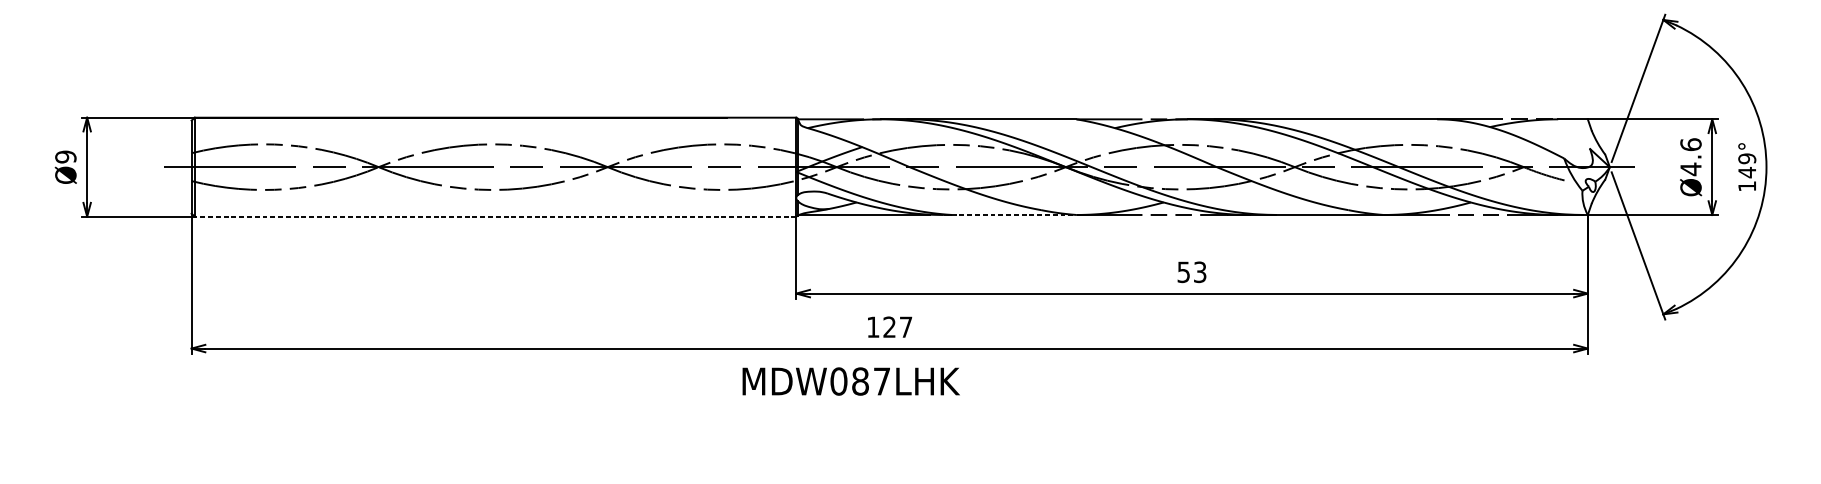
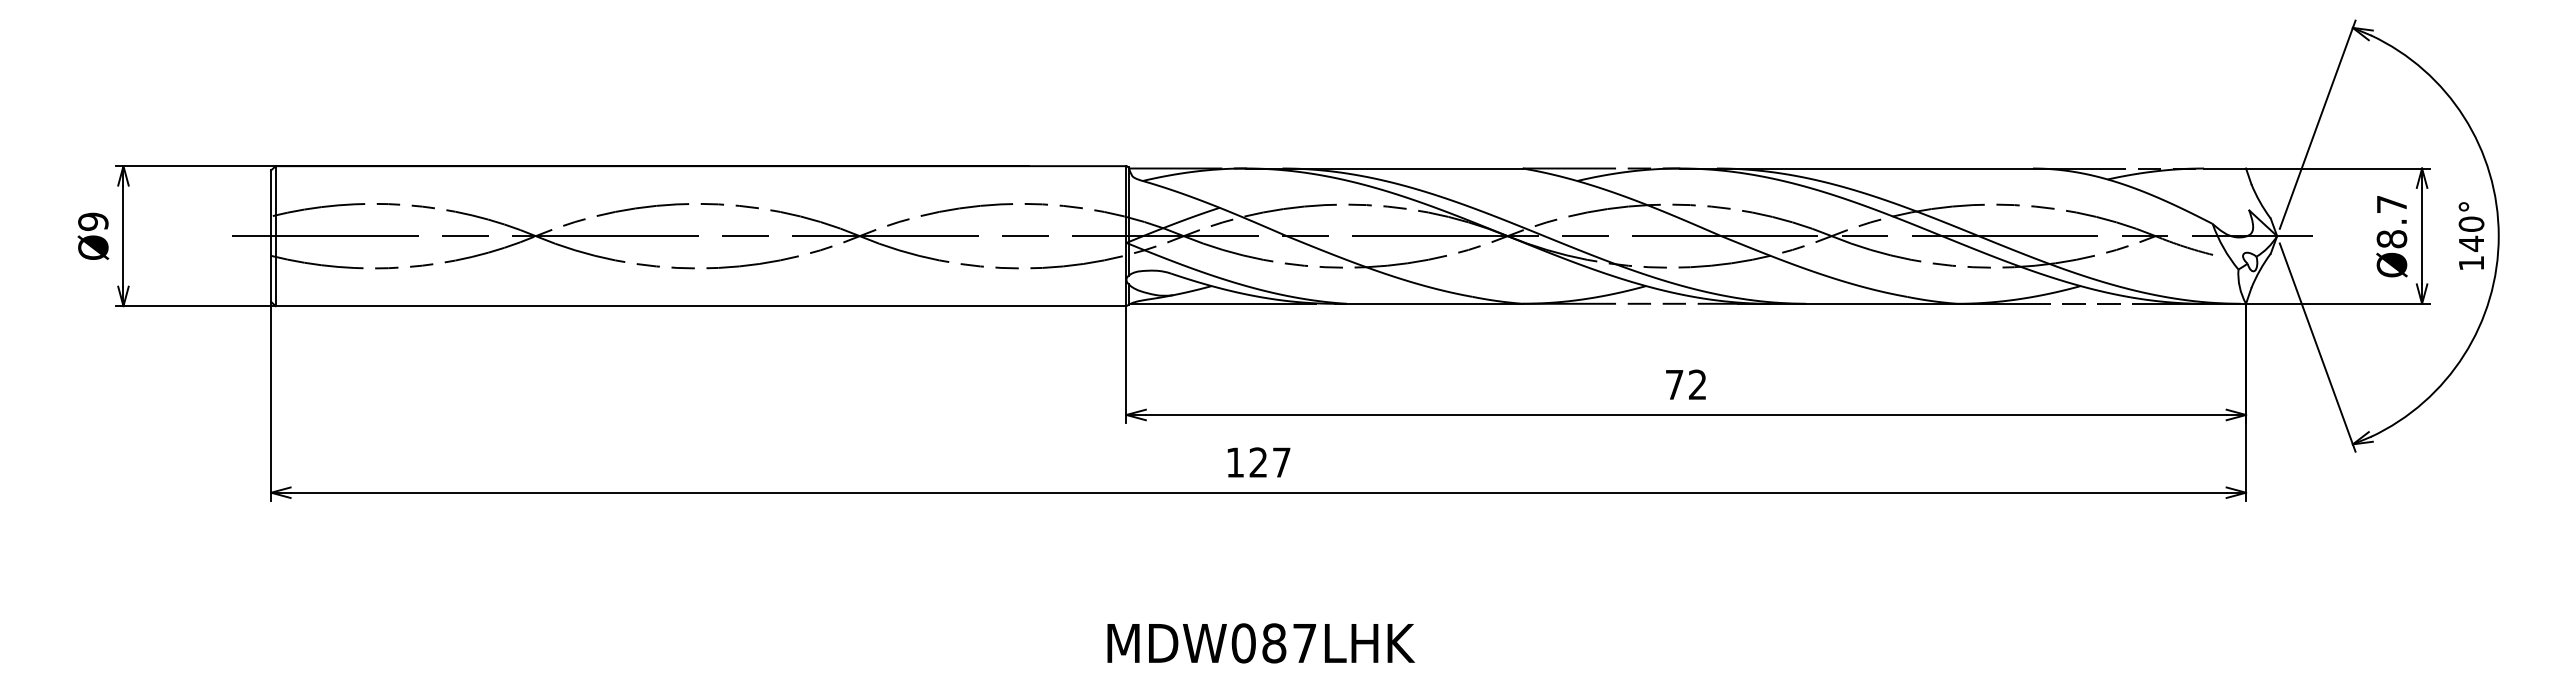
text: (1690, 156) -> (2391, 221), Ø4.6 -> Ø8.7
text: (1747, 158) -> (2471, 224), 149° -> 140°
line: (1009, 214) -> (1428, 303), dashed -> solid
line: (495, 216) -> (700, 306), dashed -> solid
text: (1191, 272) -> (1685, 384), 53 -> 72
text: (850, 381) -> (1260, 643), moved

